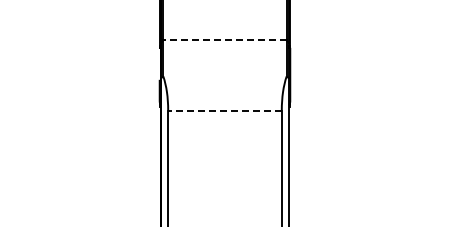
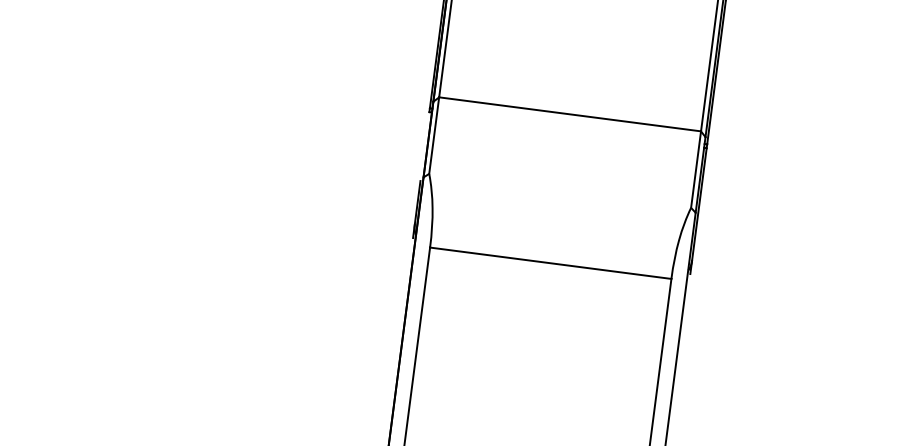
line: (224, 40) -> (569, 114), dashed -> solid
line: (225, 110) -> (551, 263), dashed -> solid

